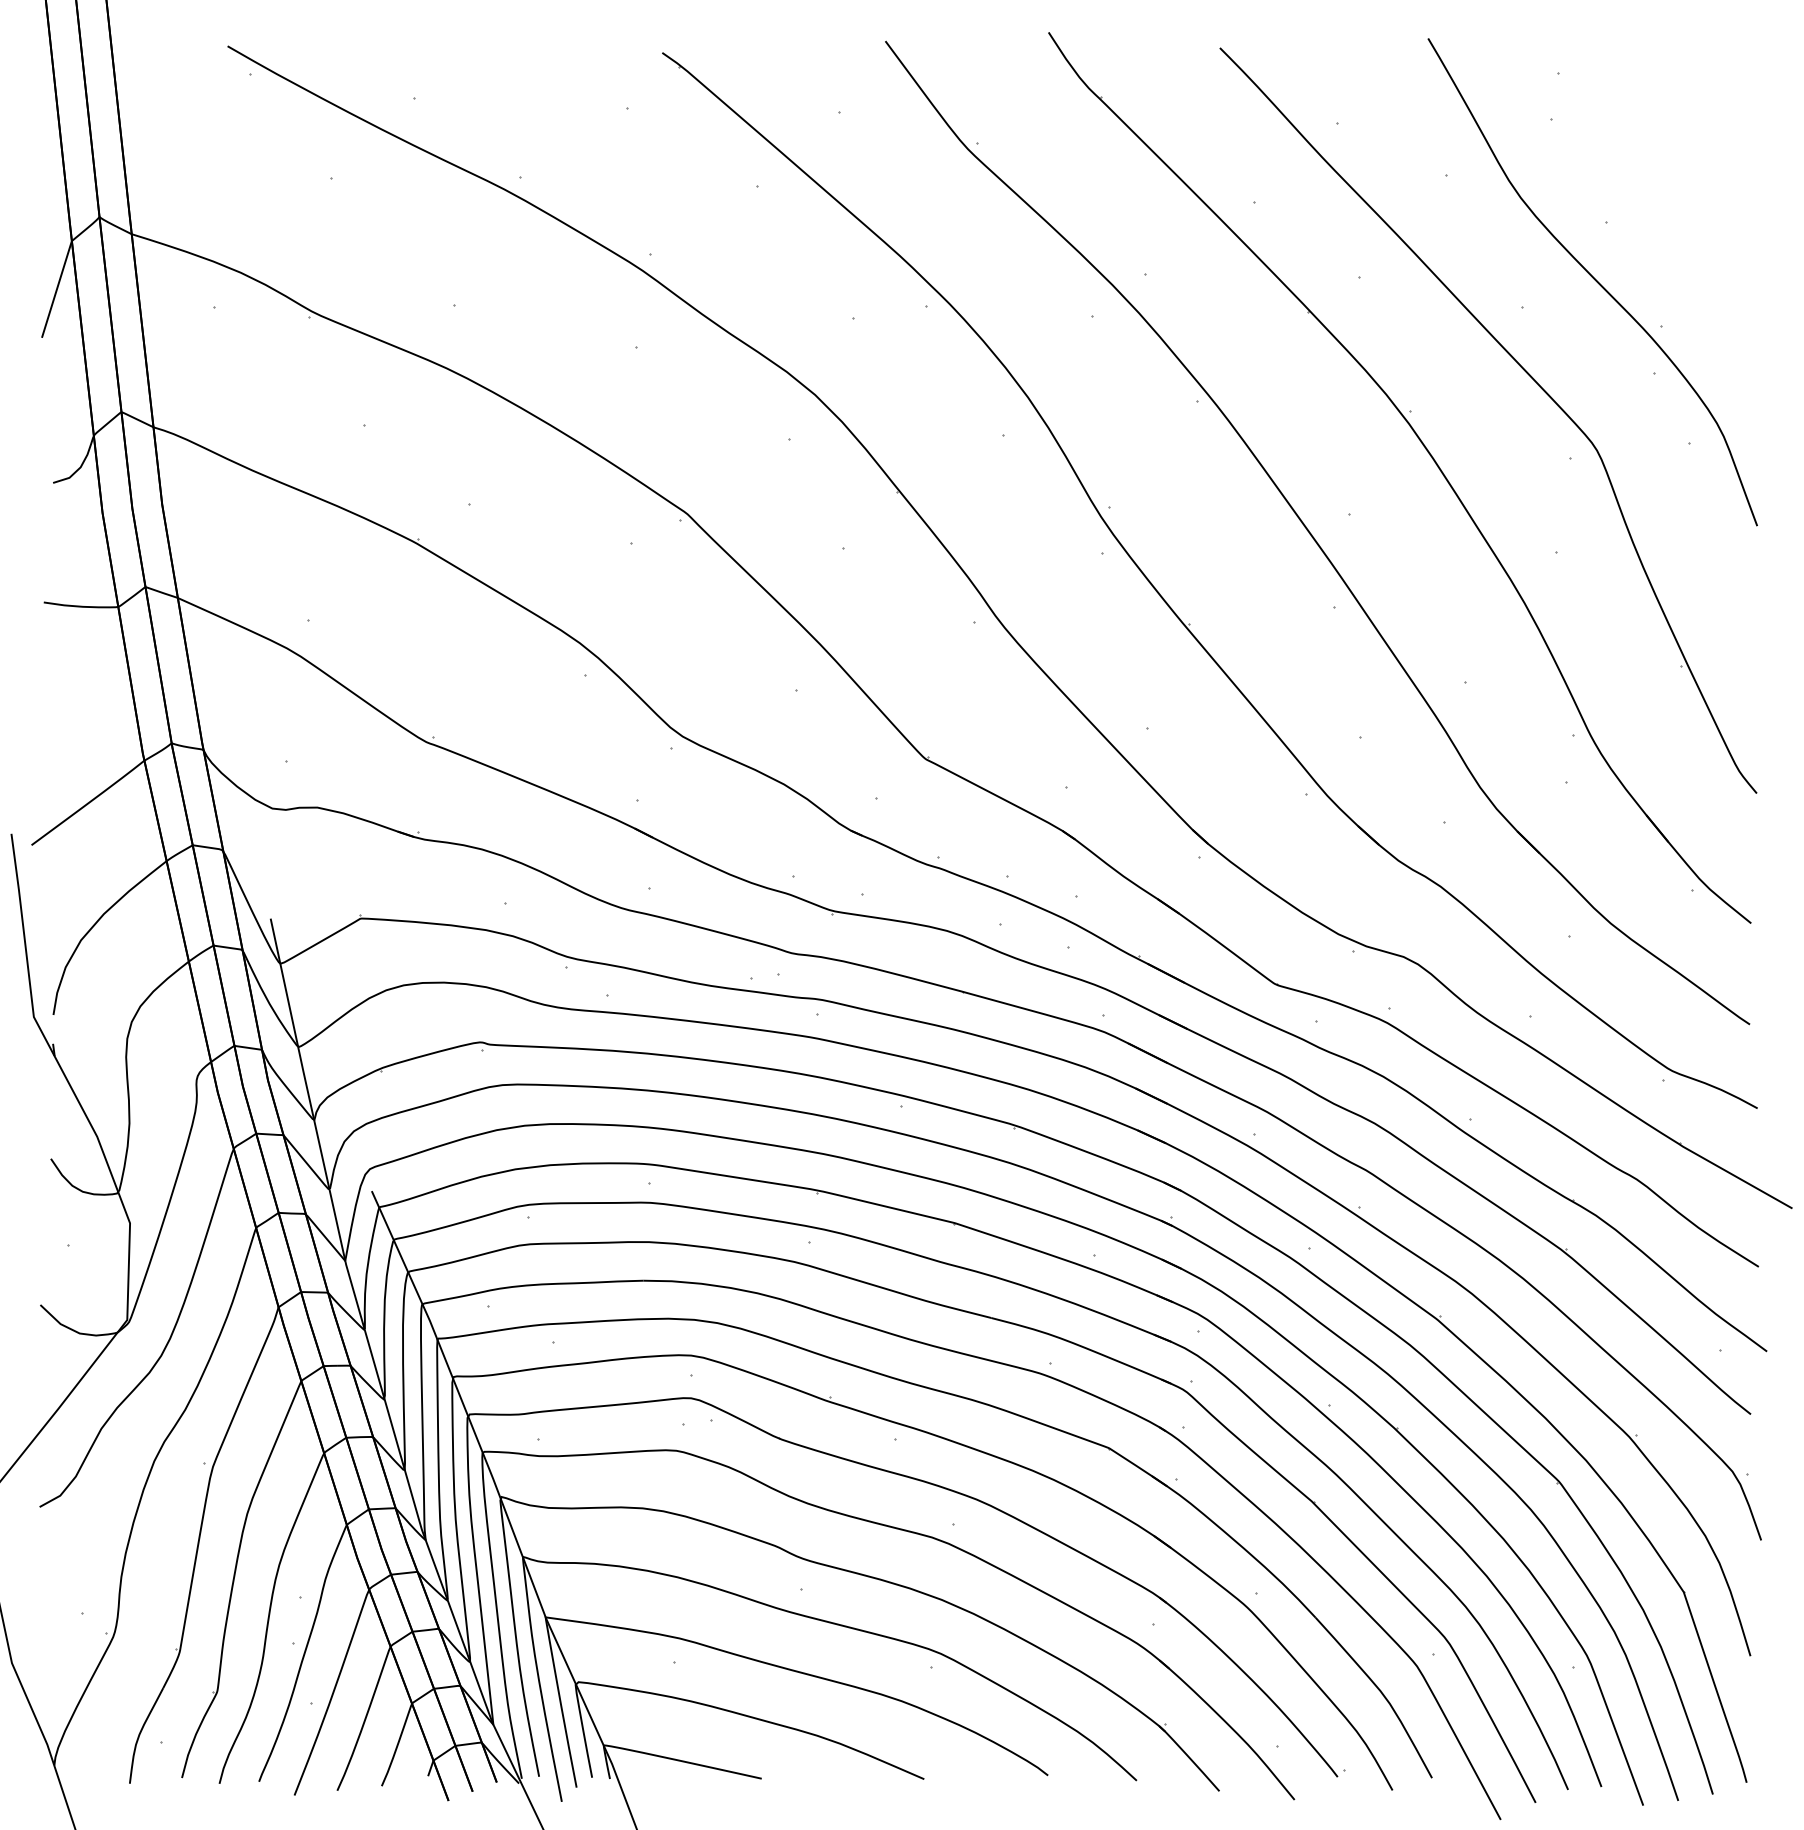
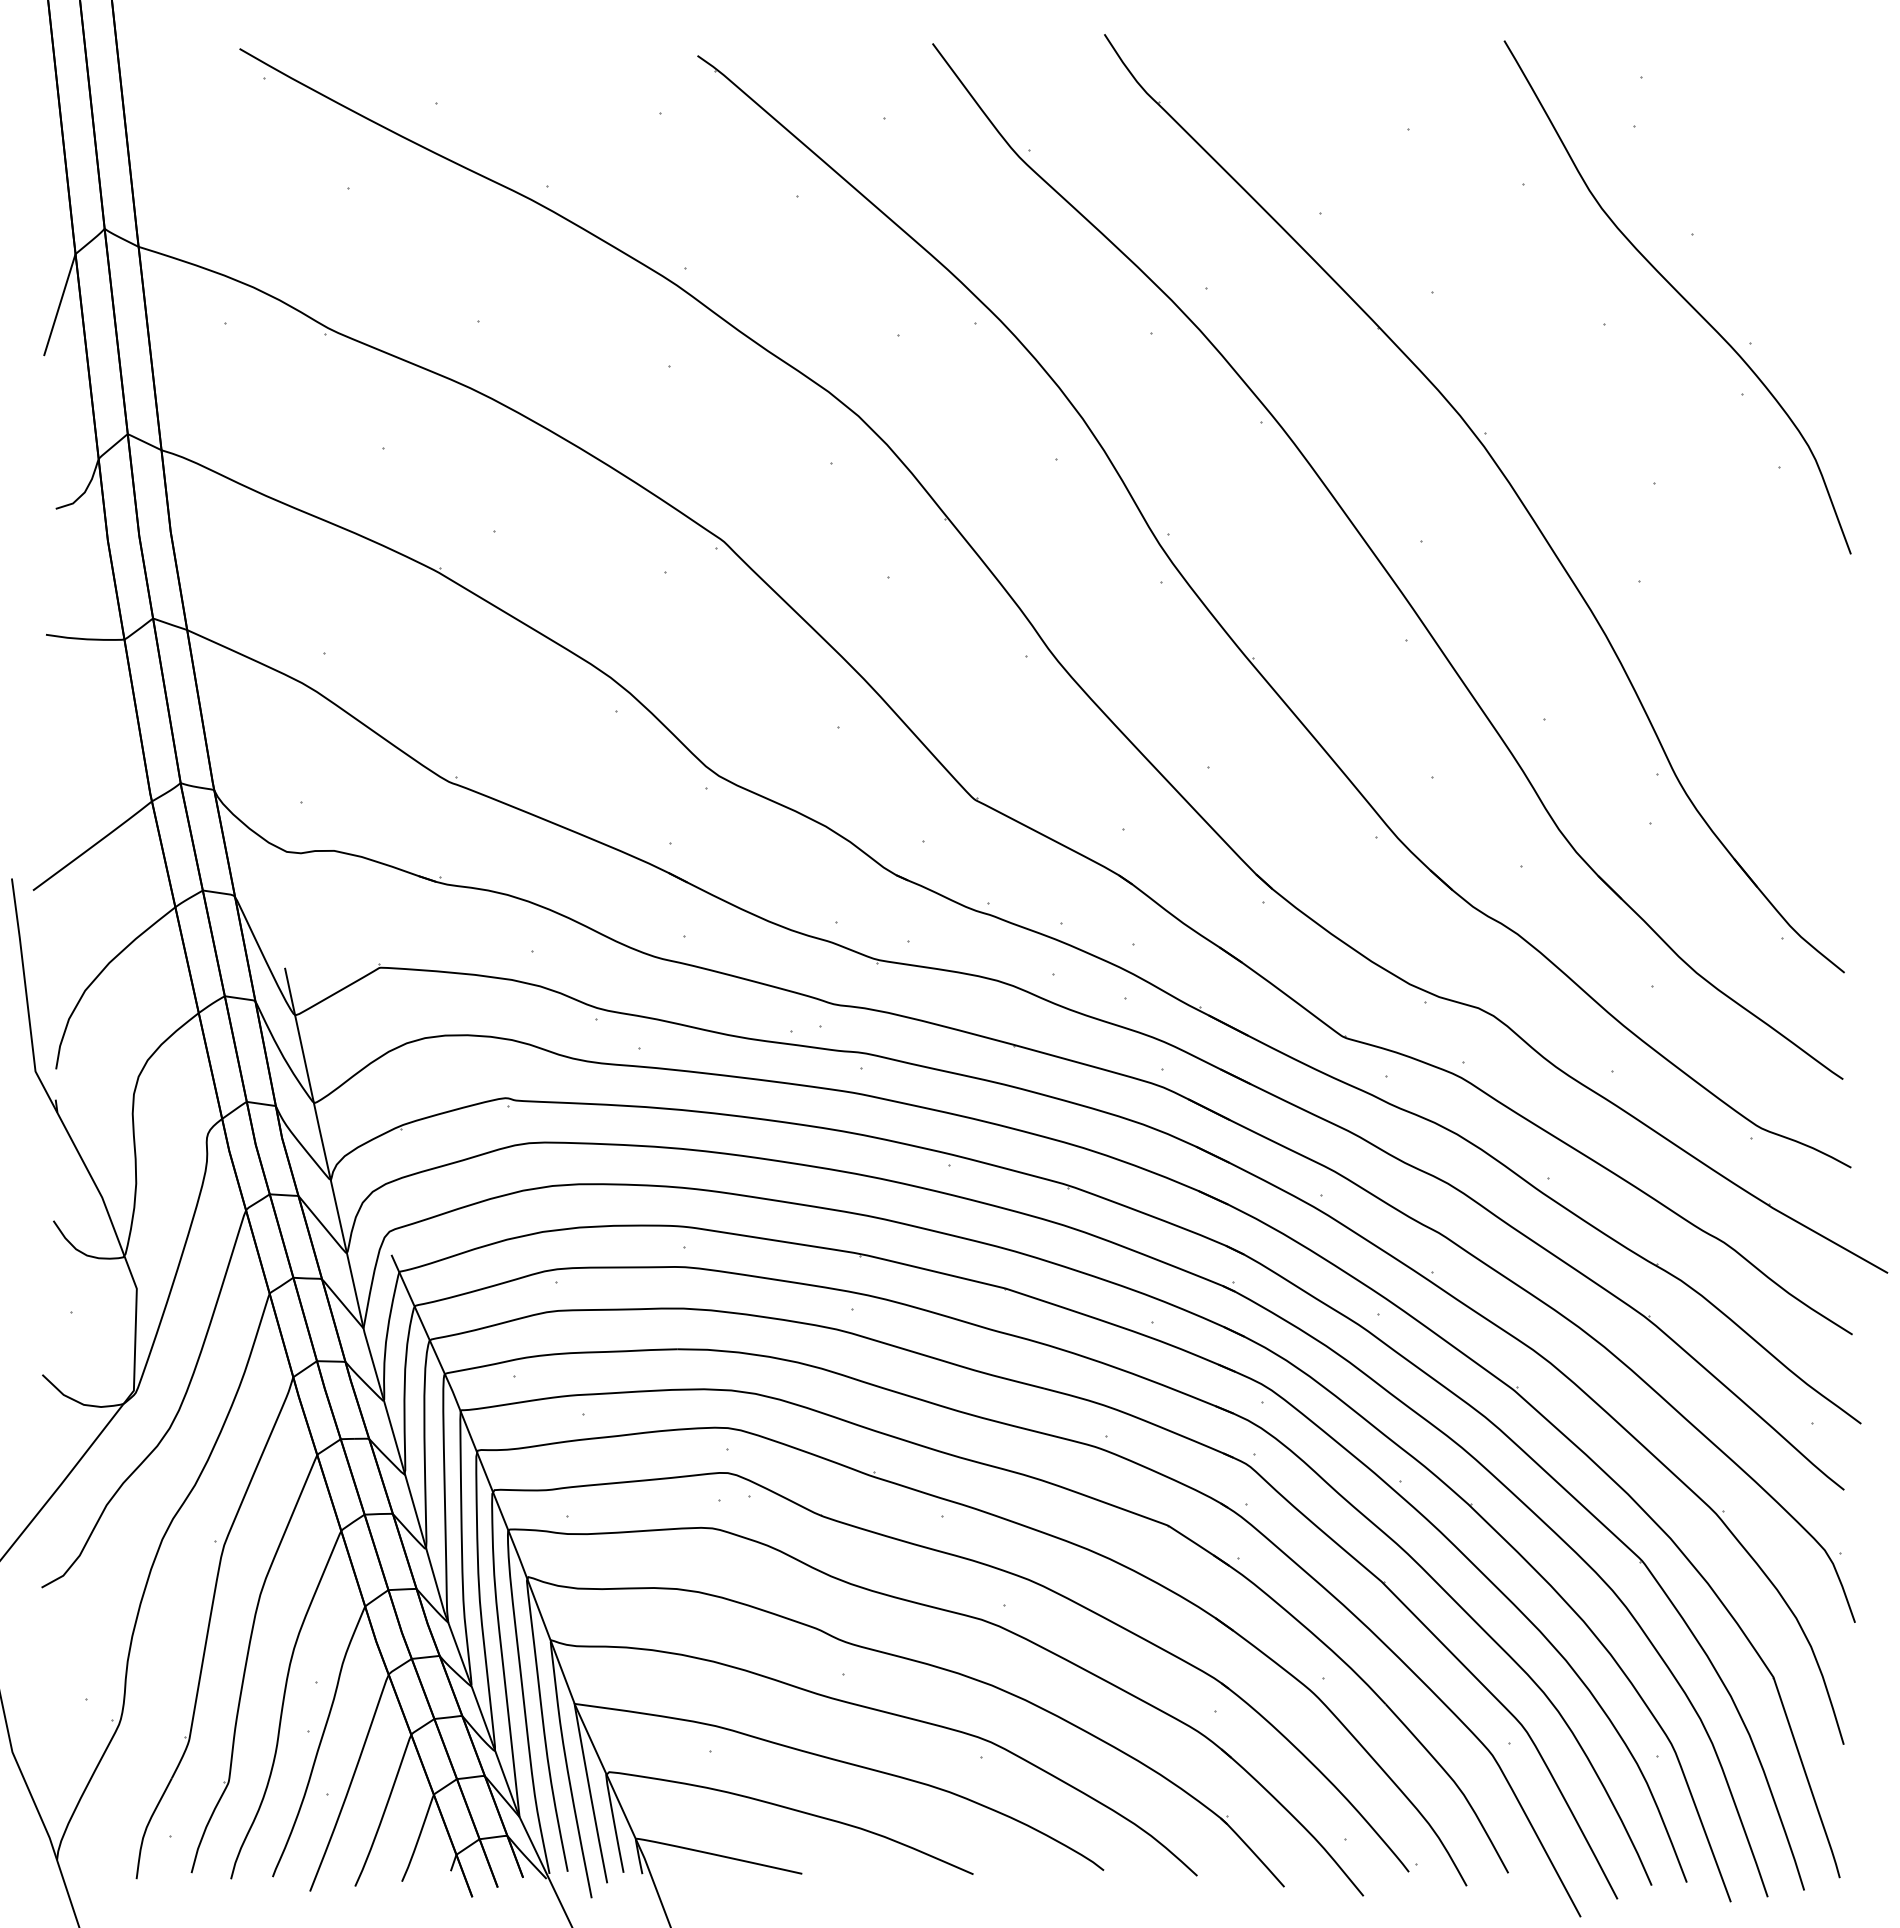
part: (1530, 378) -> (1612, 398), removed

